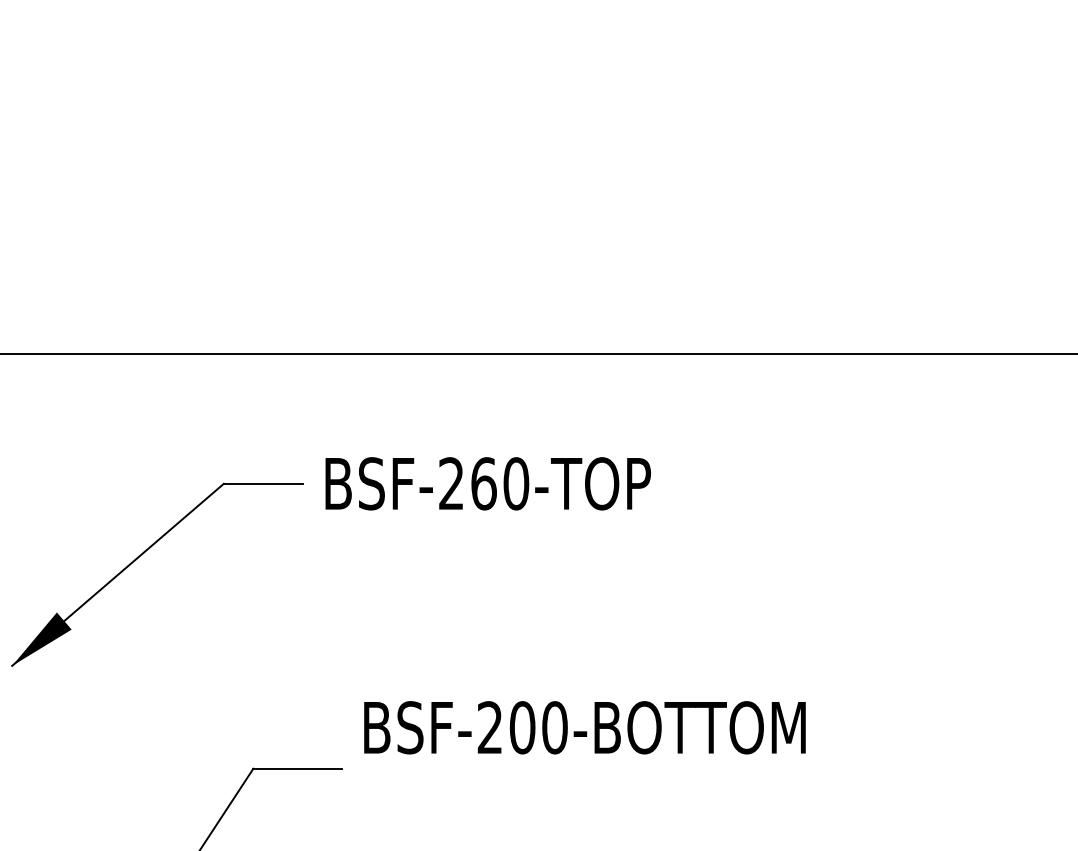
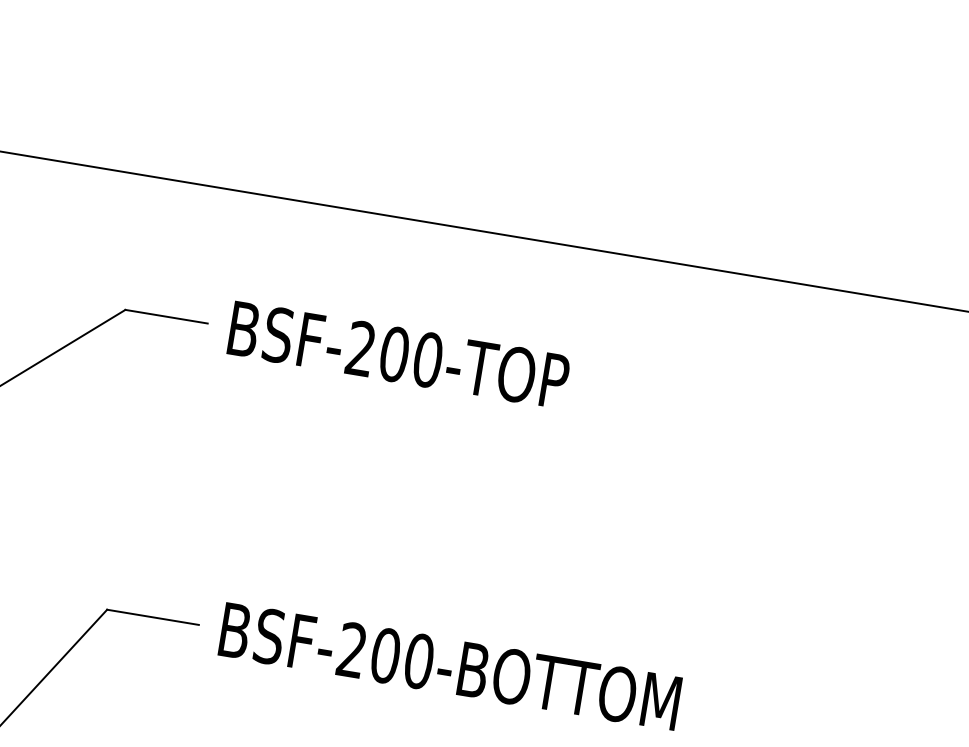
text: (483, 483) -> (394, 354), BSF-260-TOP -> BSF-200-TOP
text: (584, 727) -> (449, 666), moved

